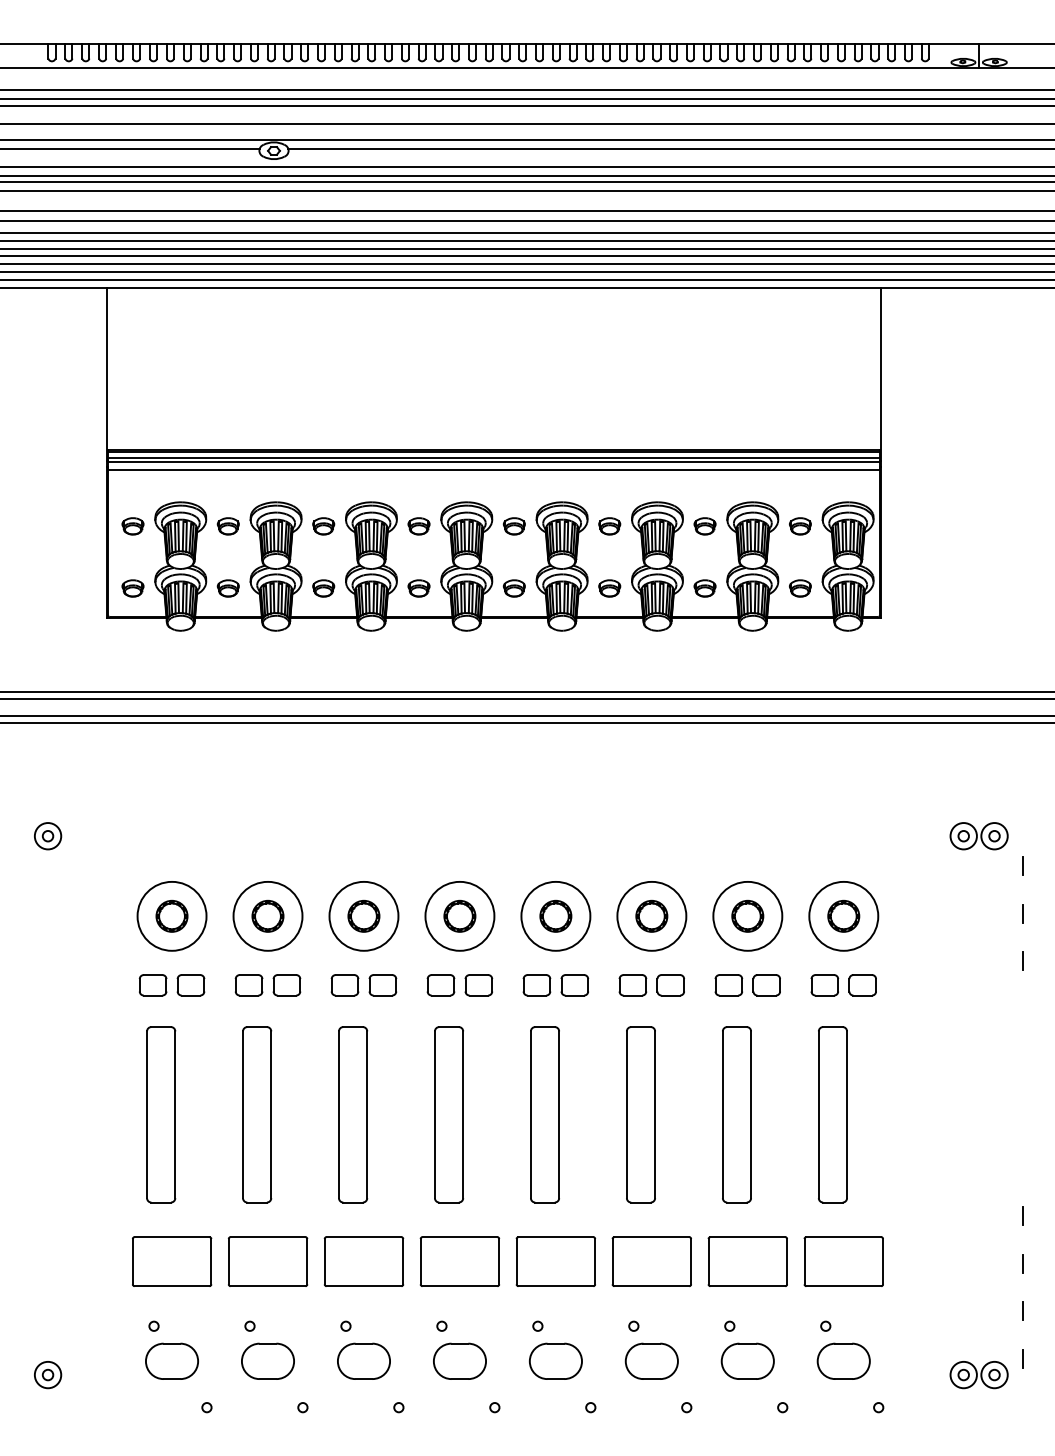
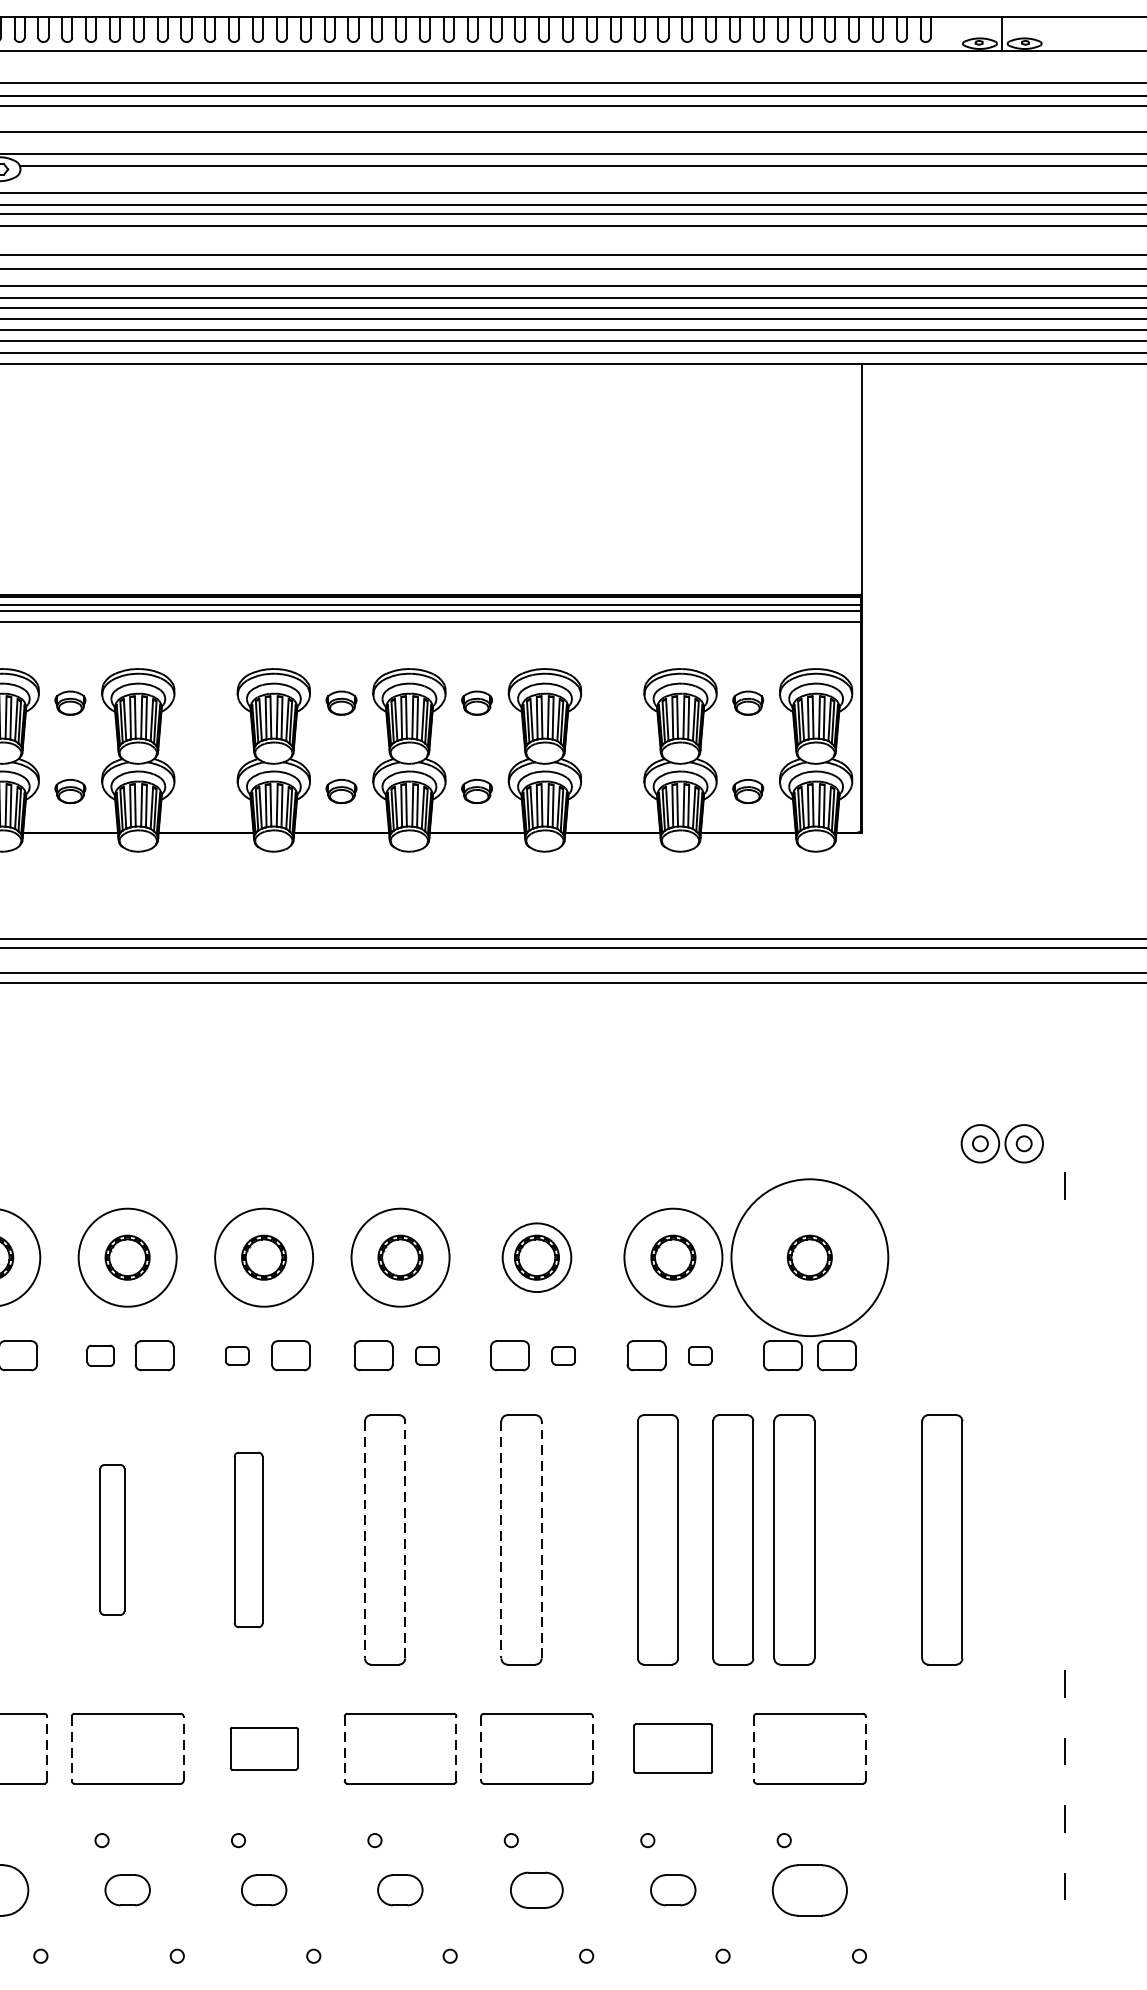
part: (418, 526) -> (205, 703), removed
part: (704, 526) -> (611, 703), removed
part: (418, 588) -> (205, 791), removed
part: (704, 588) -> (611, 791), removed
line: (1022, 913) -> (1063, 1253), removed
circle: (651, 915) -> (536, 1256), size x0.7
circle: (843, 915) -> (809, 1256), size x1.6
line: (1022, 960) -> (1063, 1320), removed
part: (344, 985) -> (99, 1356), size x0.7
part: (440, 985) -> (236, 1356), size x0.6
part: (574, 985) -> (426, 1356), size x0.6
part: (670, 985) -> (563, 1356), size x0.6
part: (766, 985) -> (699, 1356), size x0.6
part: (353, 1114) -> (112, 1539), size x0.6
part: (448, 1114) -> (247, 1539), size x0.7
line: (559, 1114) -> (405, 1539), solid -> dashed
line: (655, 1114) -> (542, 1539), solid -> dashed
part: (789, 1114) -> (732, 1539), added
part: (936, 1114) -> (941, 1539), added
line: (530, 1115) -> (364, 1540), solid -> dashed
line: (626, 1115) -> (500, 1540), solid -> dashed
line: (307, 1261) -> (47, 1748), solid -> dashed
line: (324, 1261) -> (71, 1748), solid -> dashed
line: (403, 1261) -> (183, 1748), solid -> dashed
part: (459, 1261) -> (263, 1748), size x0.6
line: (516, 1261) -> (344, 1748), solid -> dashed
line: (595, 1261) -> (456, 1748), solid -> dashed
line: (612, 1261) -> (481, 1748), solid -> dashed
line: (691, 1261) -> (593, 1748), solid -> dashed
part: (747, 1261) -> (672, 1748), size x0.7
line: (804, 1261) -> (754, 1748), solid -> dashed
line: (883, 1261) -> (866, 1748), solid -> dashed
part: (363, 1360) -> (126, 1889), size x0.6
part: (459, 1360) -> (263, 1889), size x0.6
part: (555, 1360) -> (399, 1889), size x0.6
part: (651, 1360) -> (536, 1889), size x0.7
part: (747, 1360) -> (672, 1889), size x0.6
part: (978, 1375) -> (1001, 1910), removed

